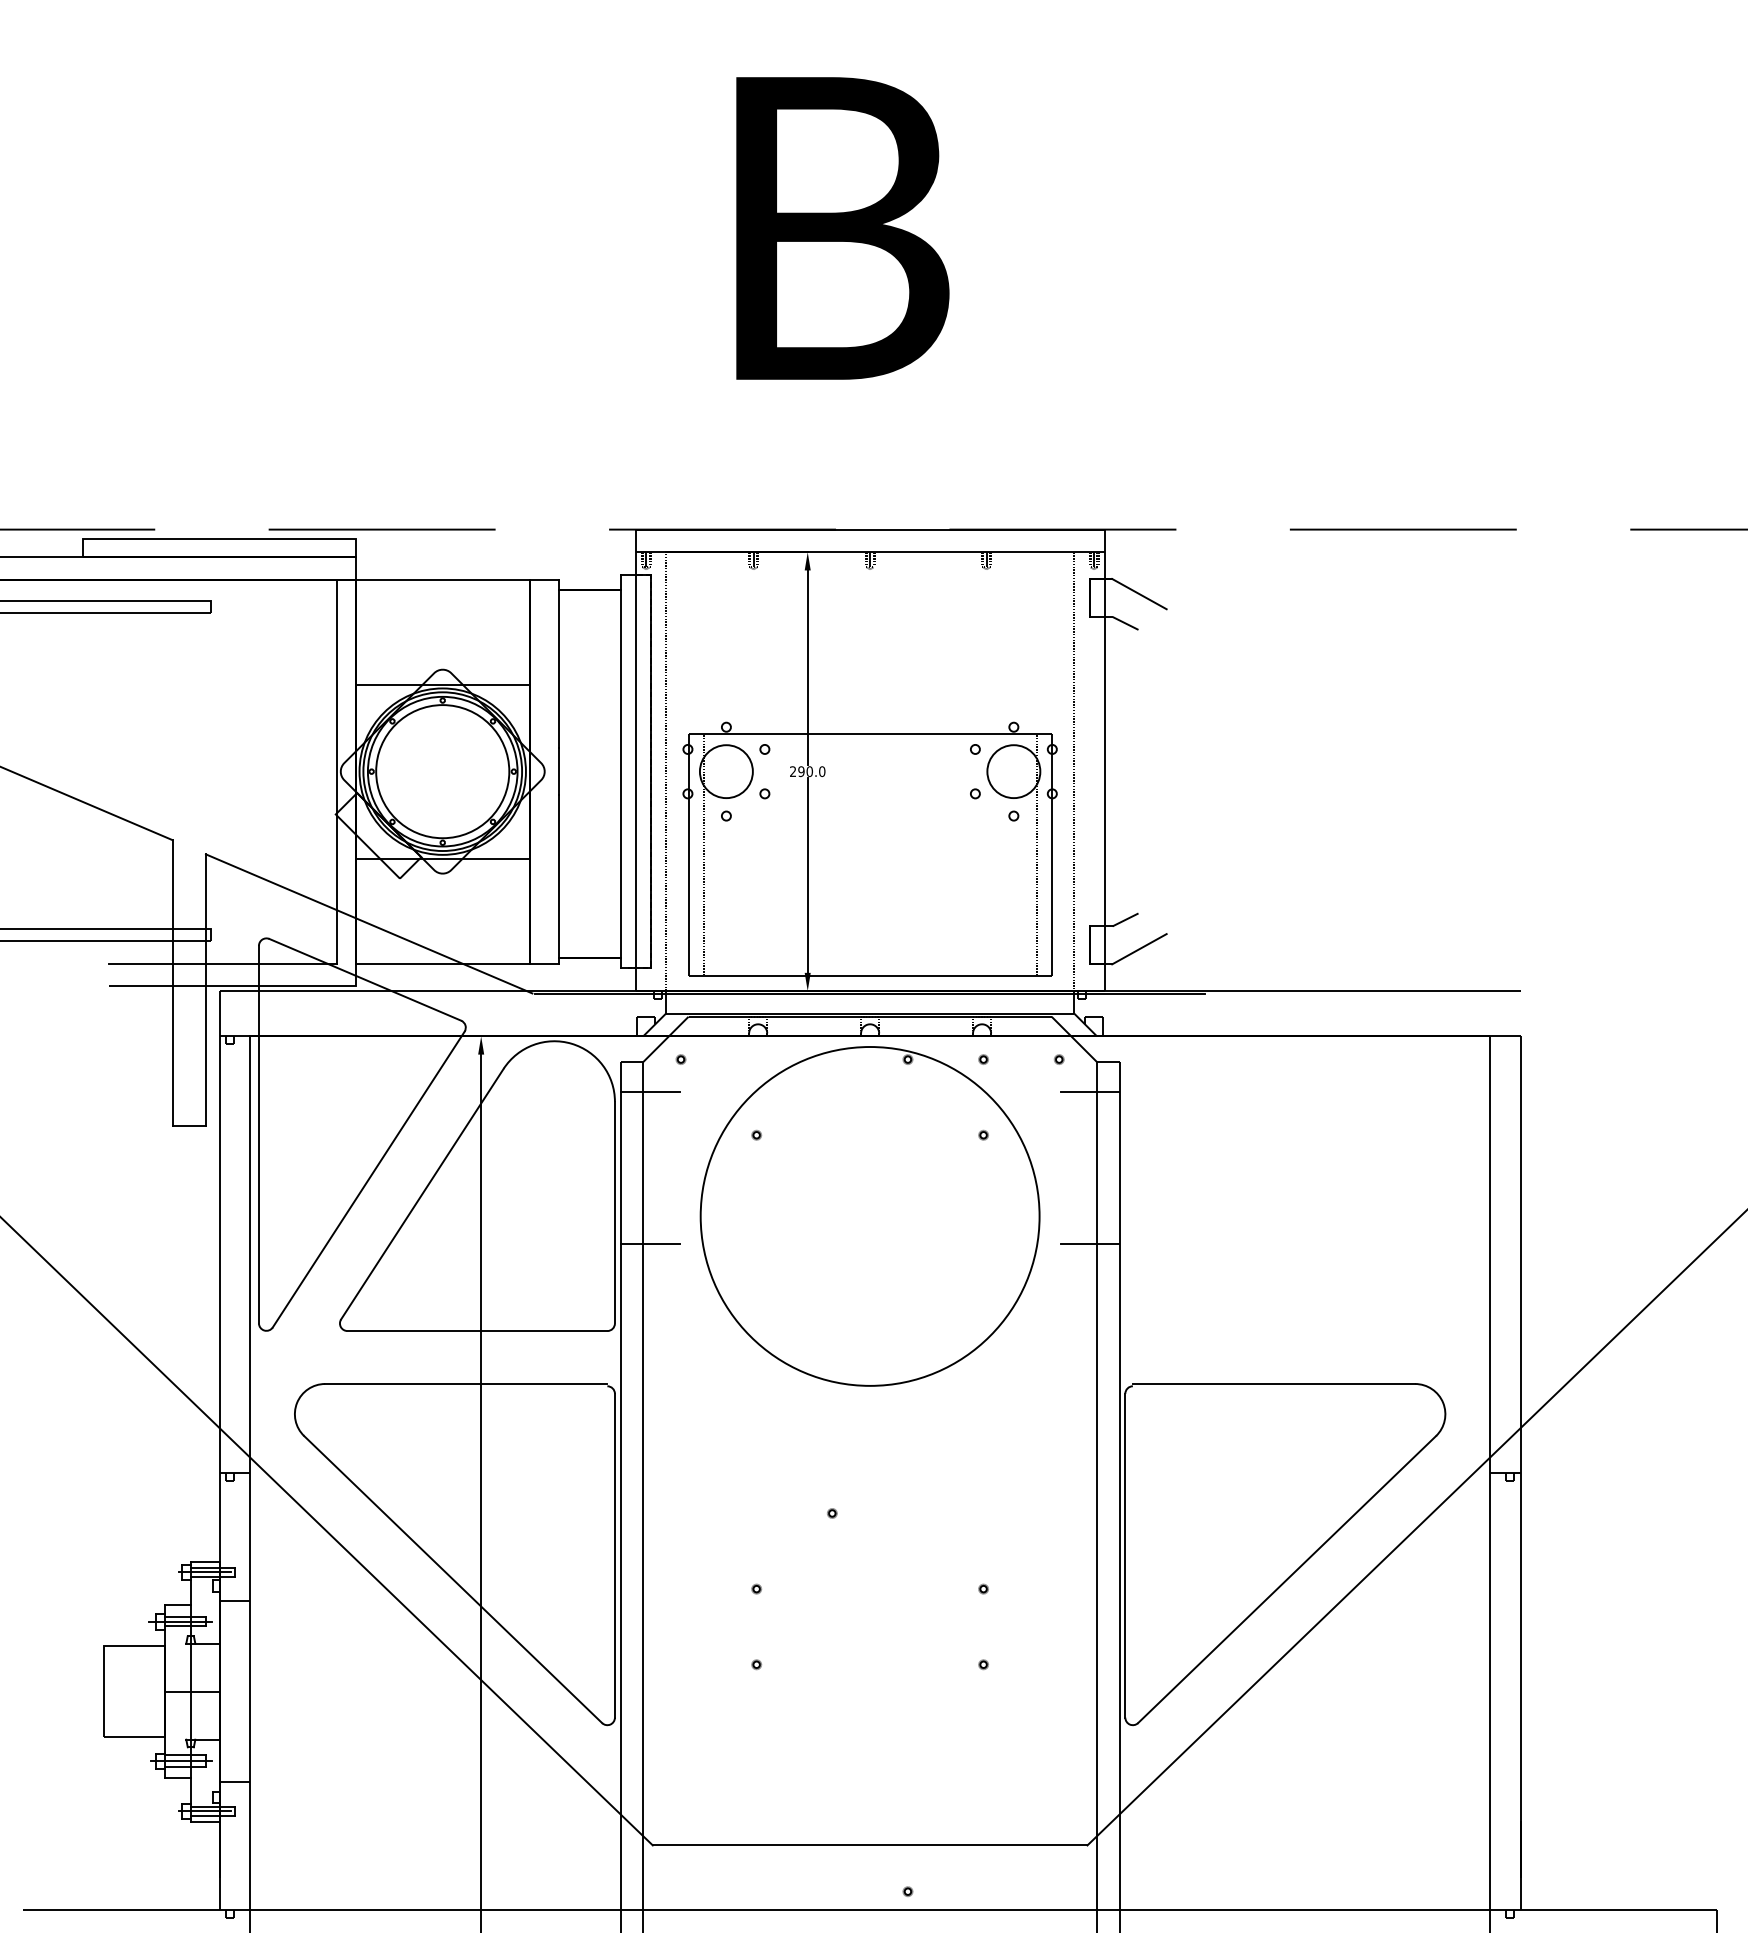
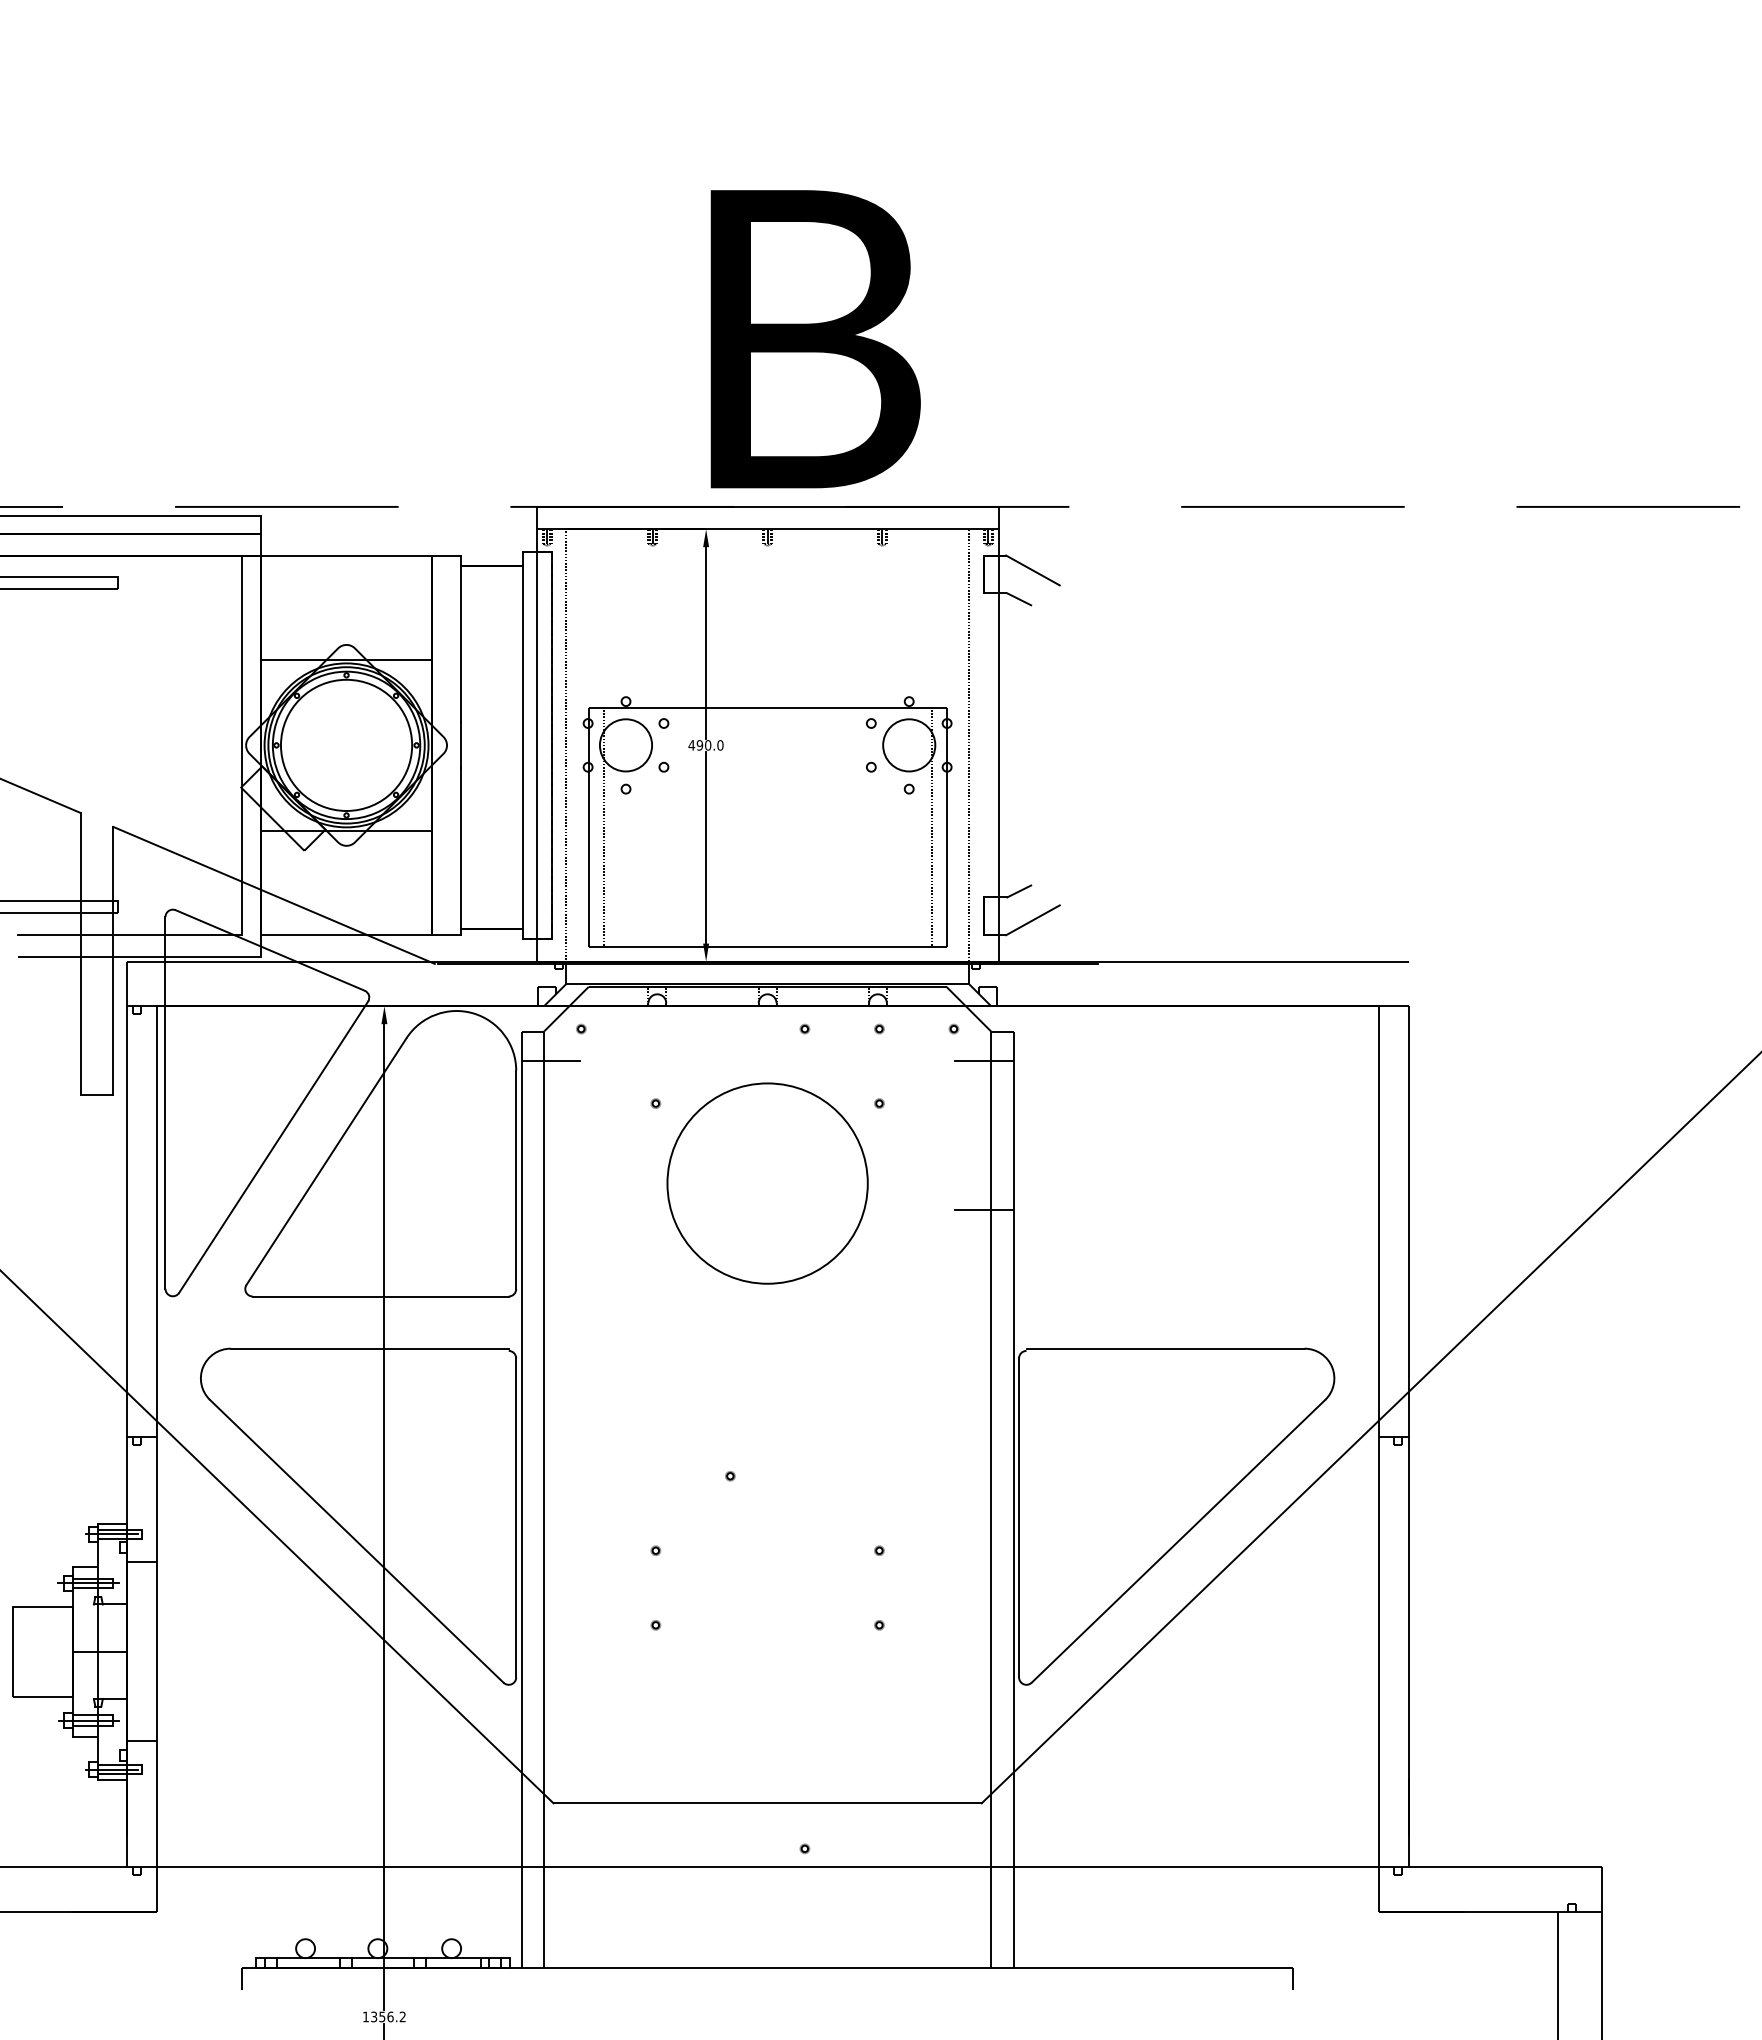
text: (842, 228) -> (815, 339), moved
text: (792, 771) -> (691, 745), 290.0 -> 490.0
circle: (870, 1216) -> (767, 1183), size x0.6
line: (649, 1243) -> (550, 1210), removed

